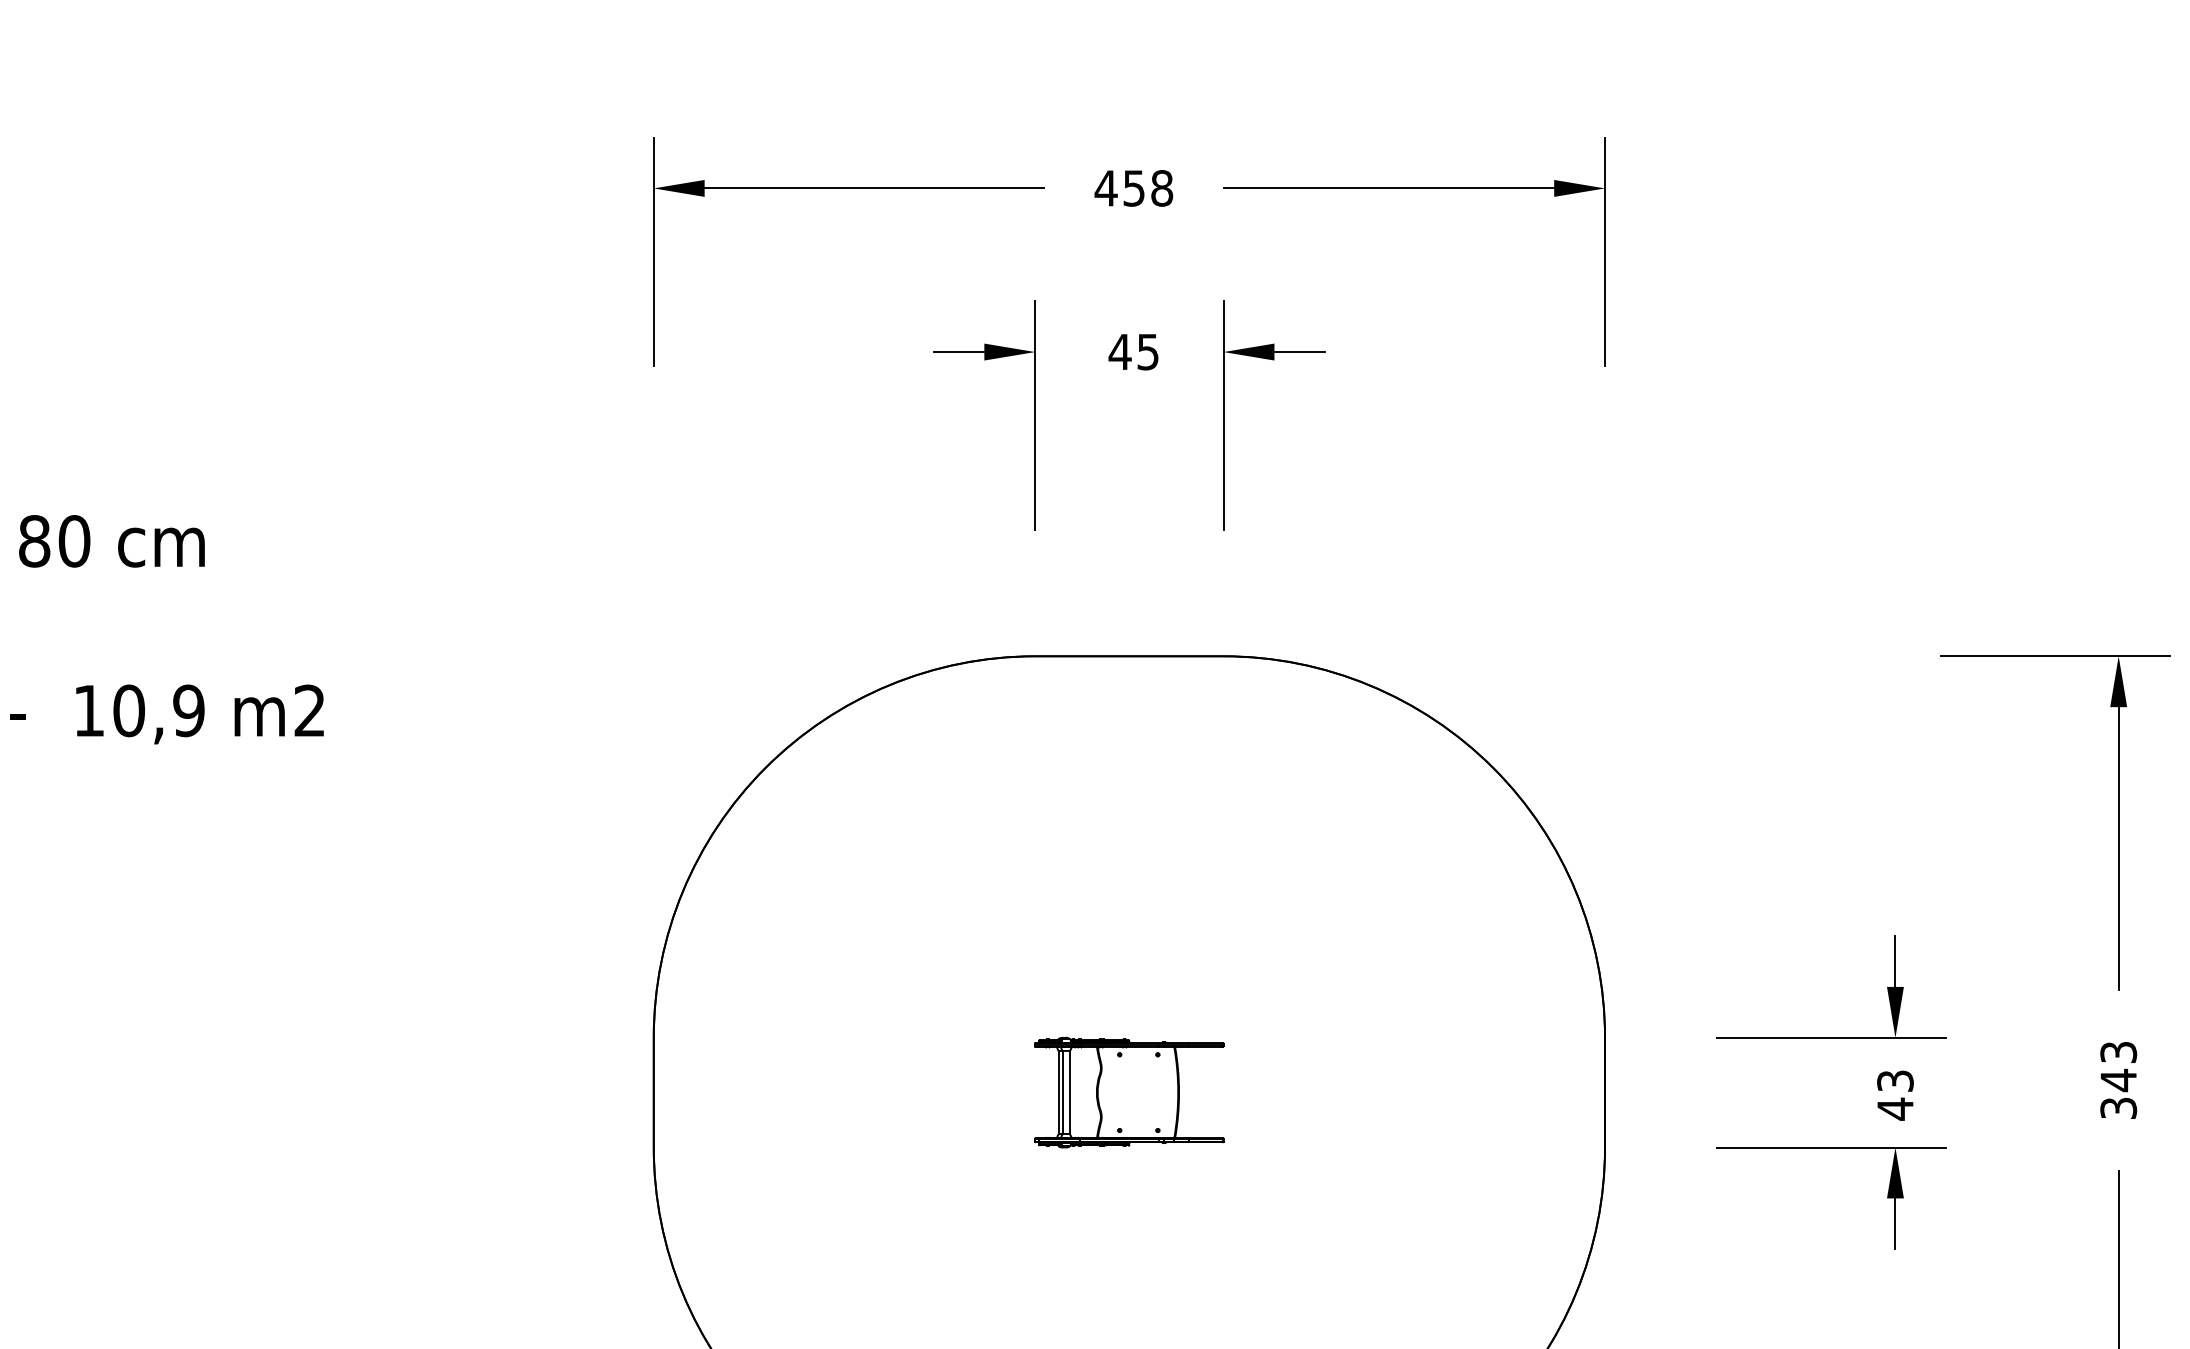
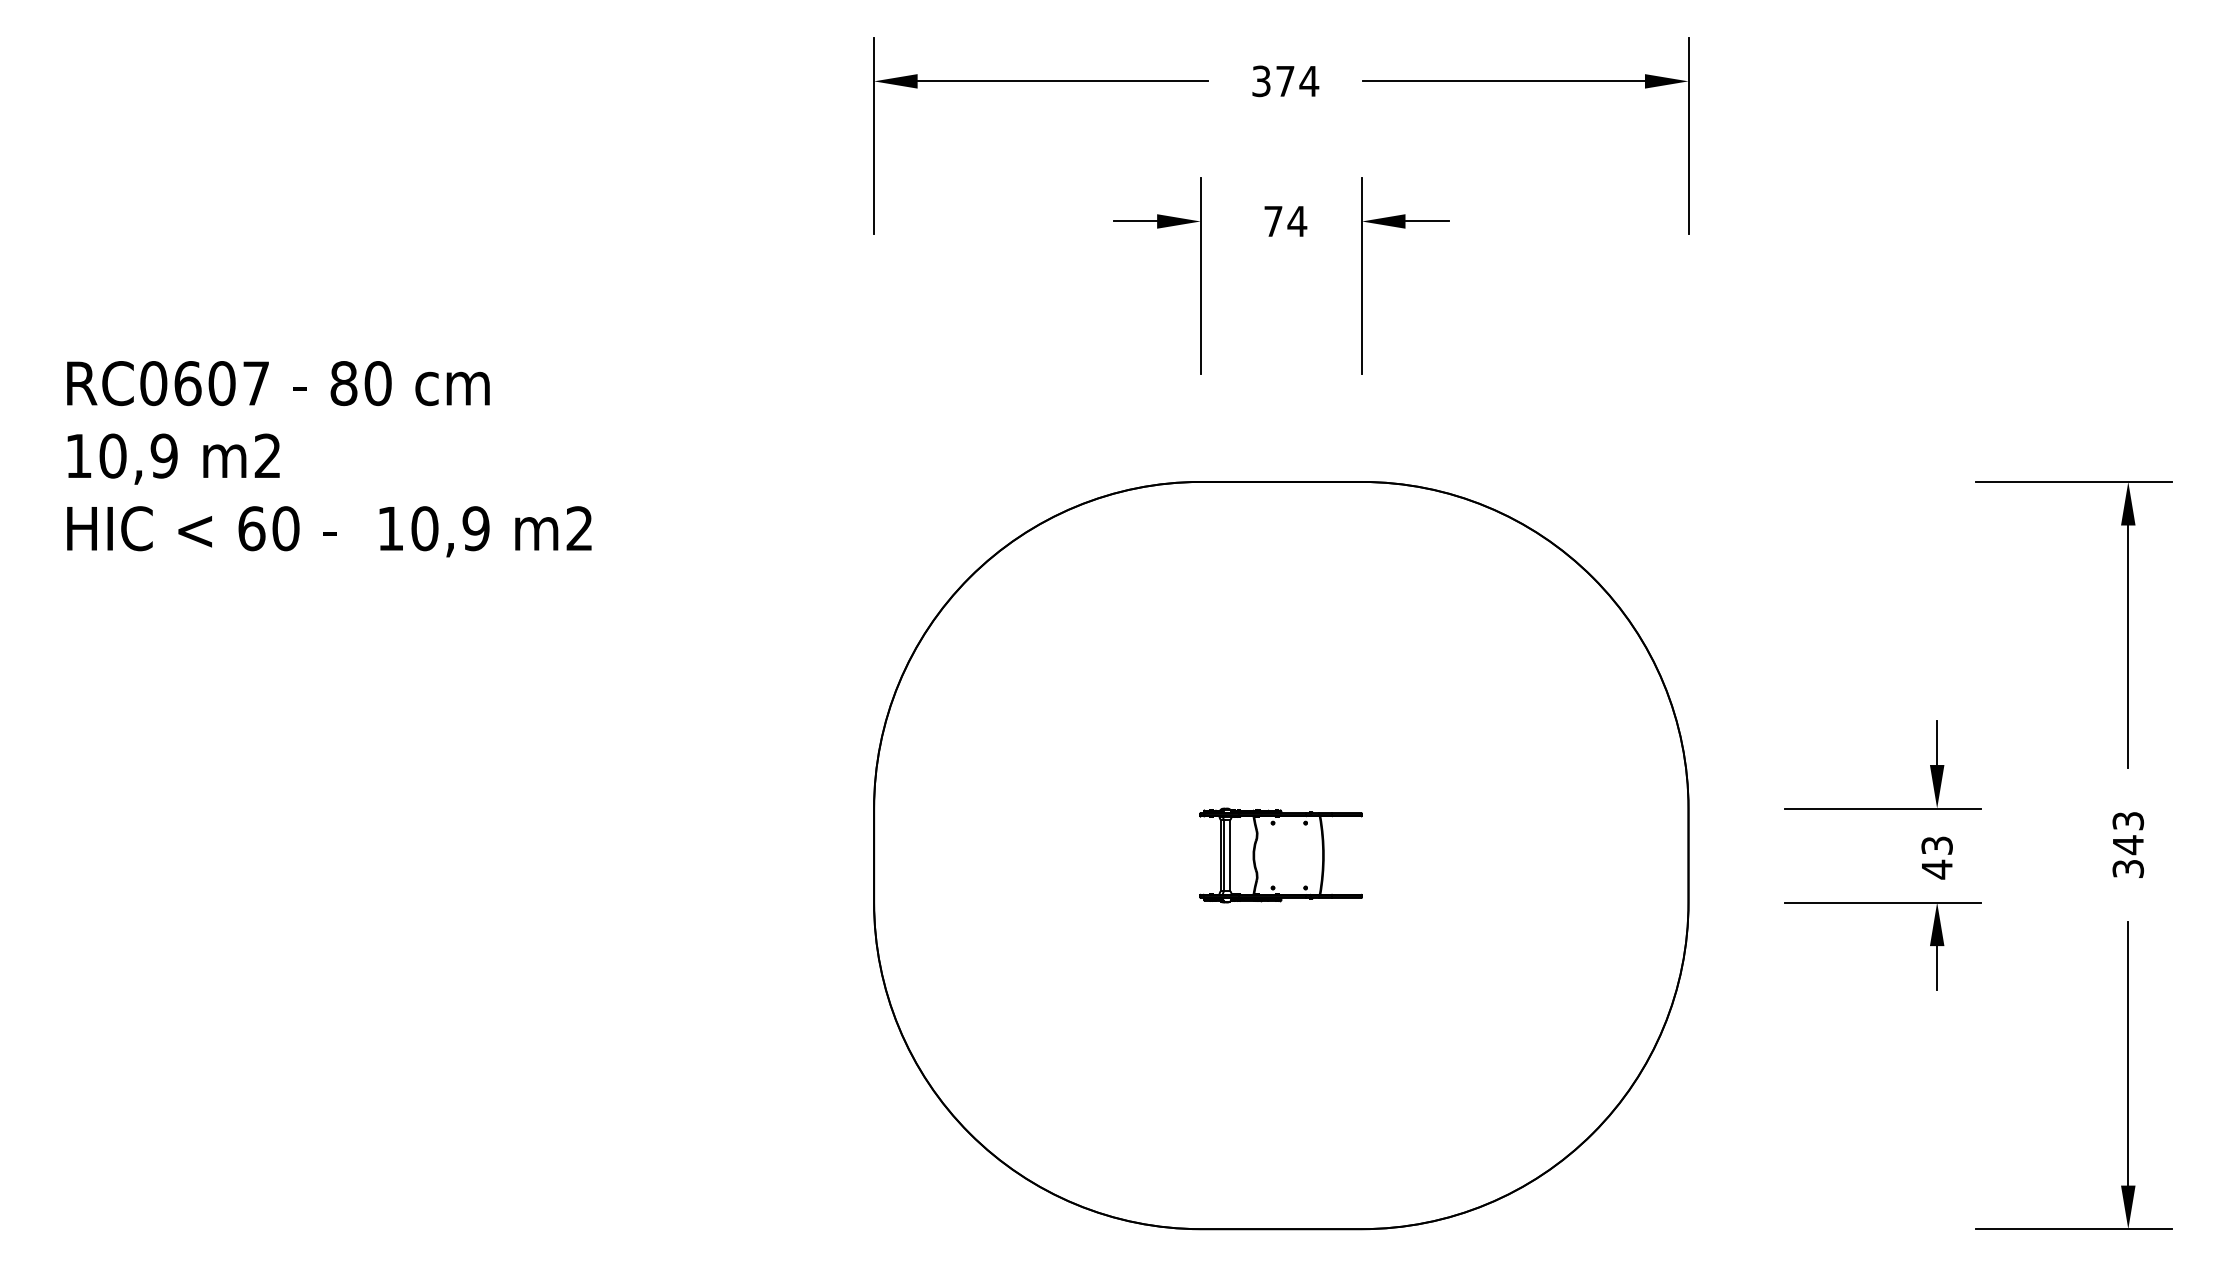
text: (1134, 188) -> (1285, 81), 458 -> 374
text: (1134, 352) -> (1285, 221), 45 -> 74

